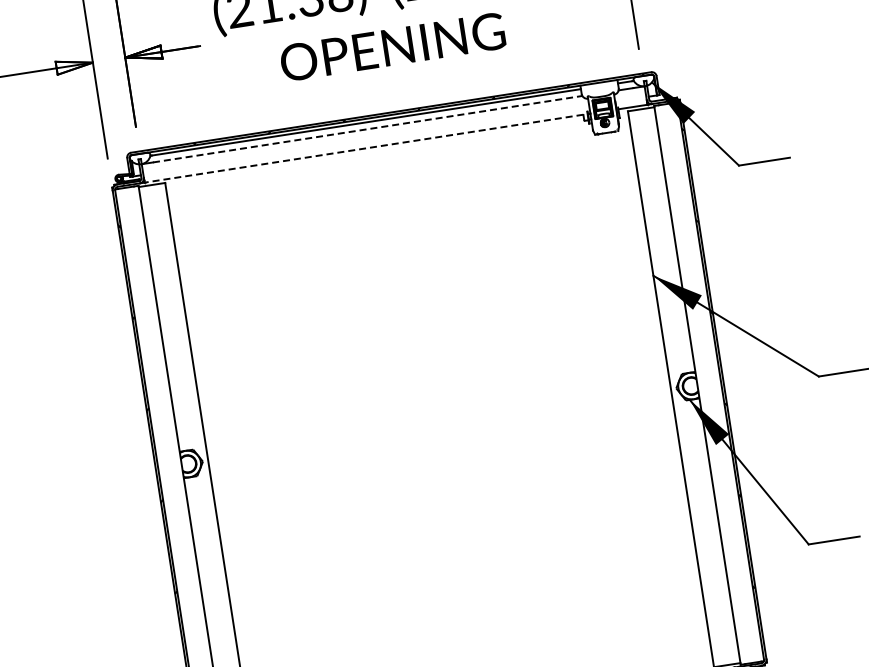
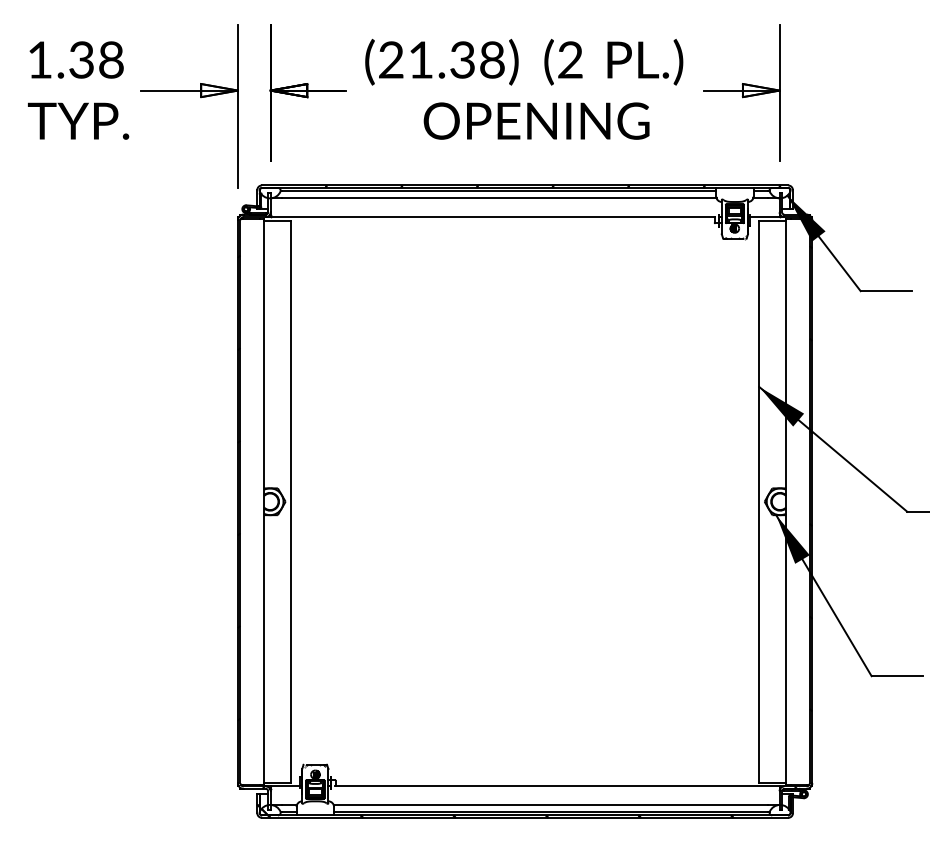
line: (367, 129) -> (499, 198), dashed -> solid
line: (363, 149) -> (492, 217), dashed -> solid

